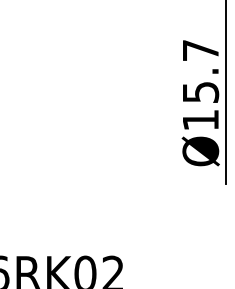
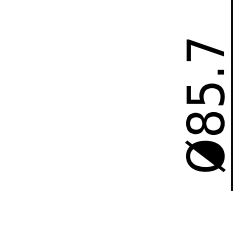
text: (200, 120) -> (205, 123), Ø15.7 -> Ø85.7

